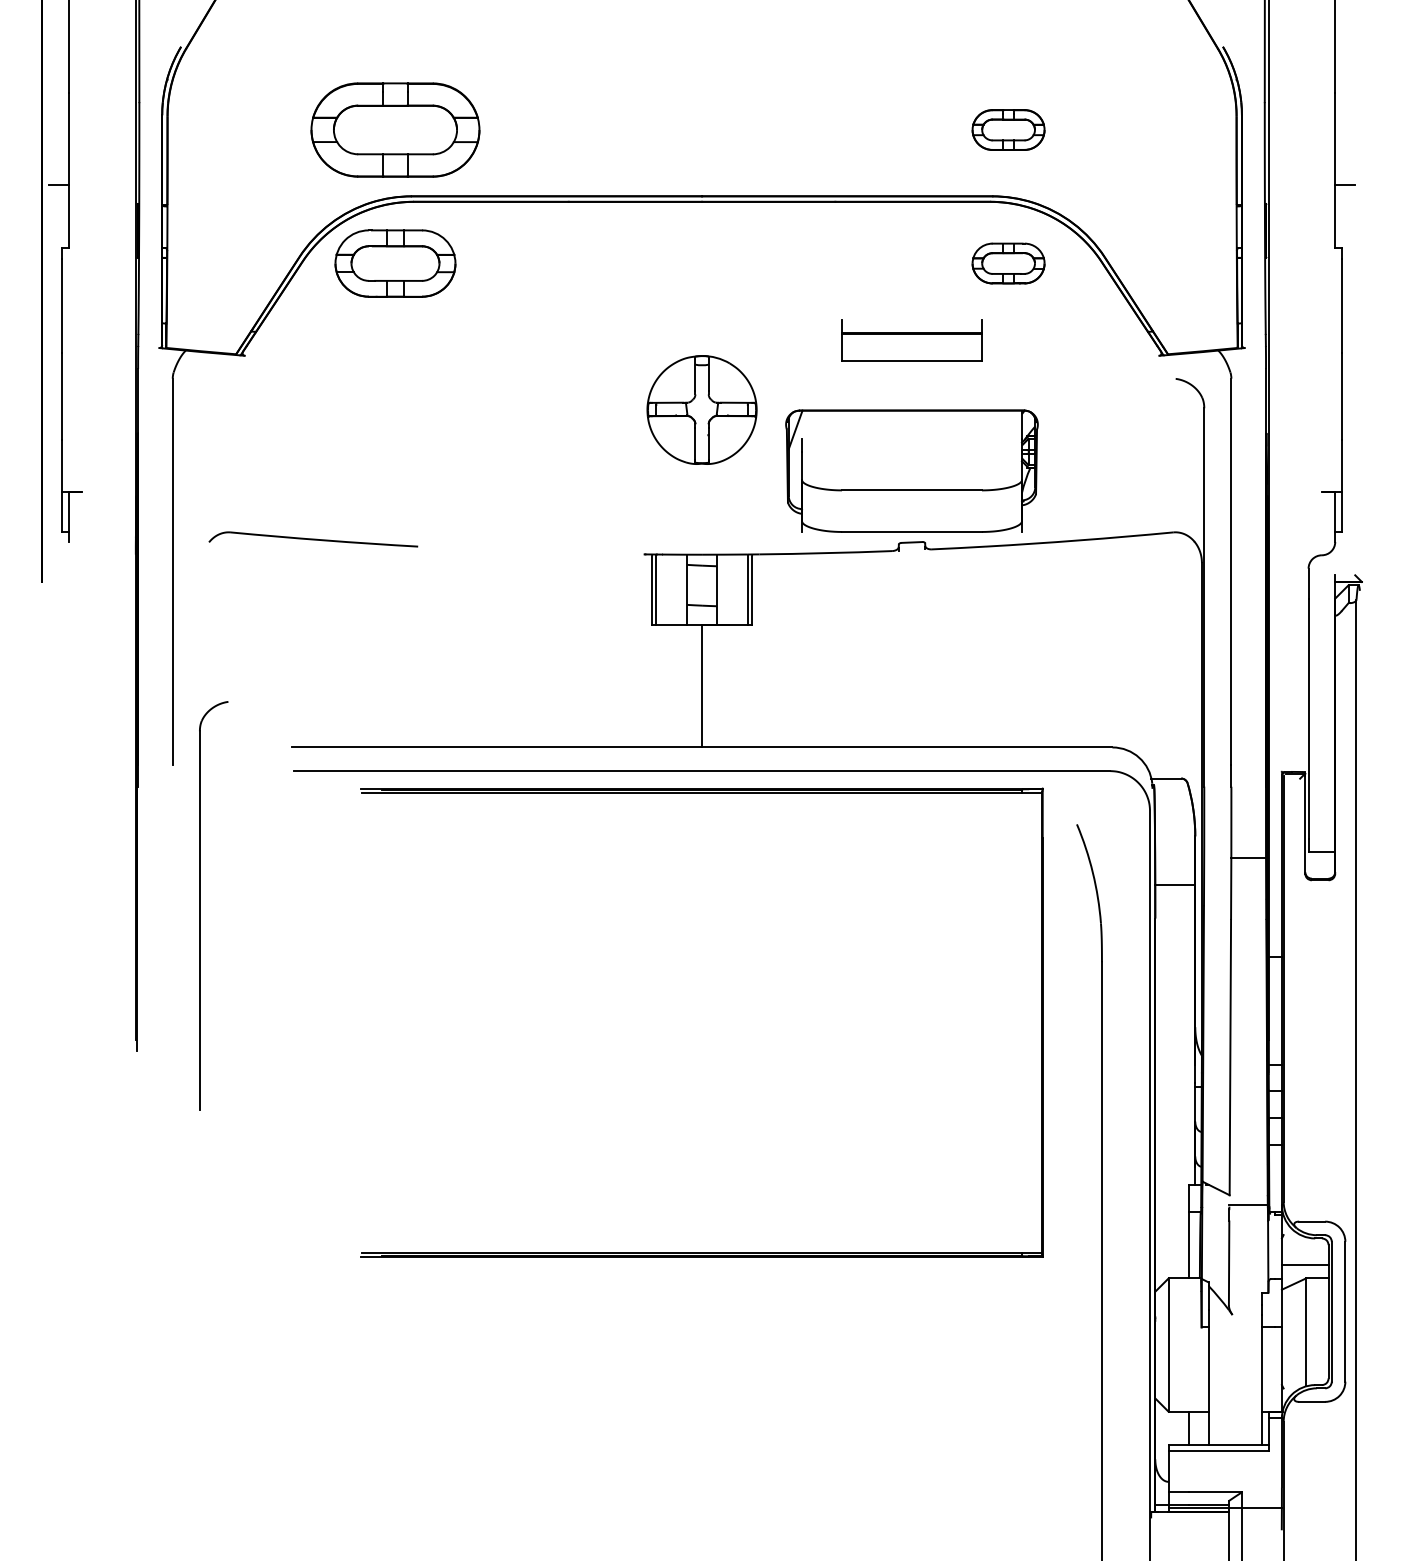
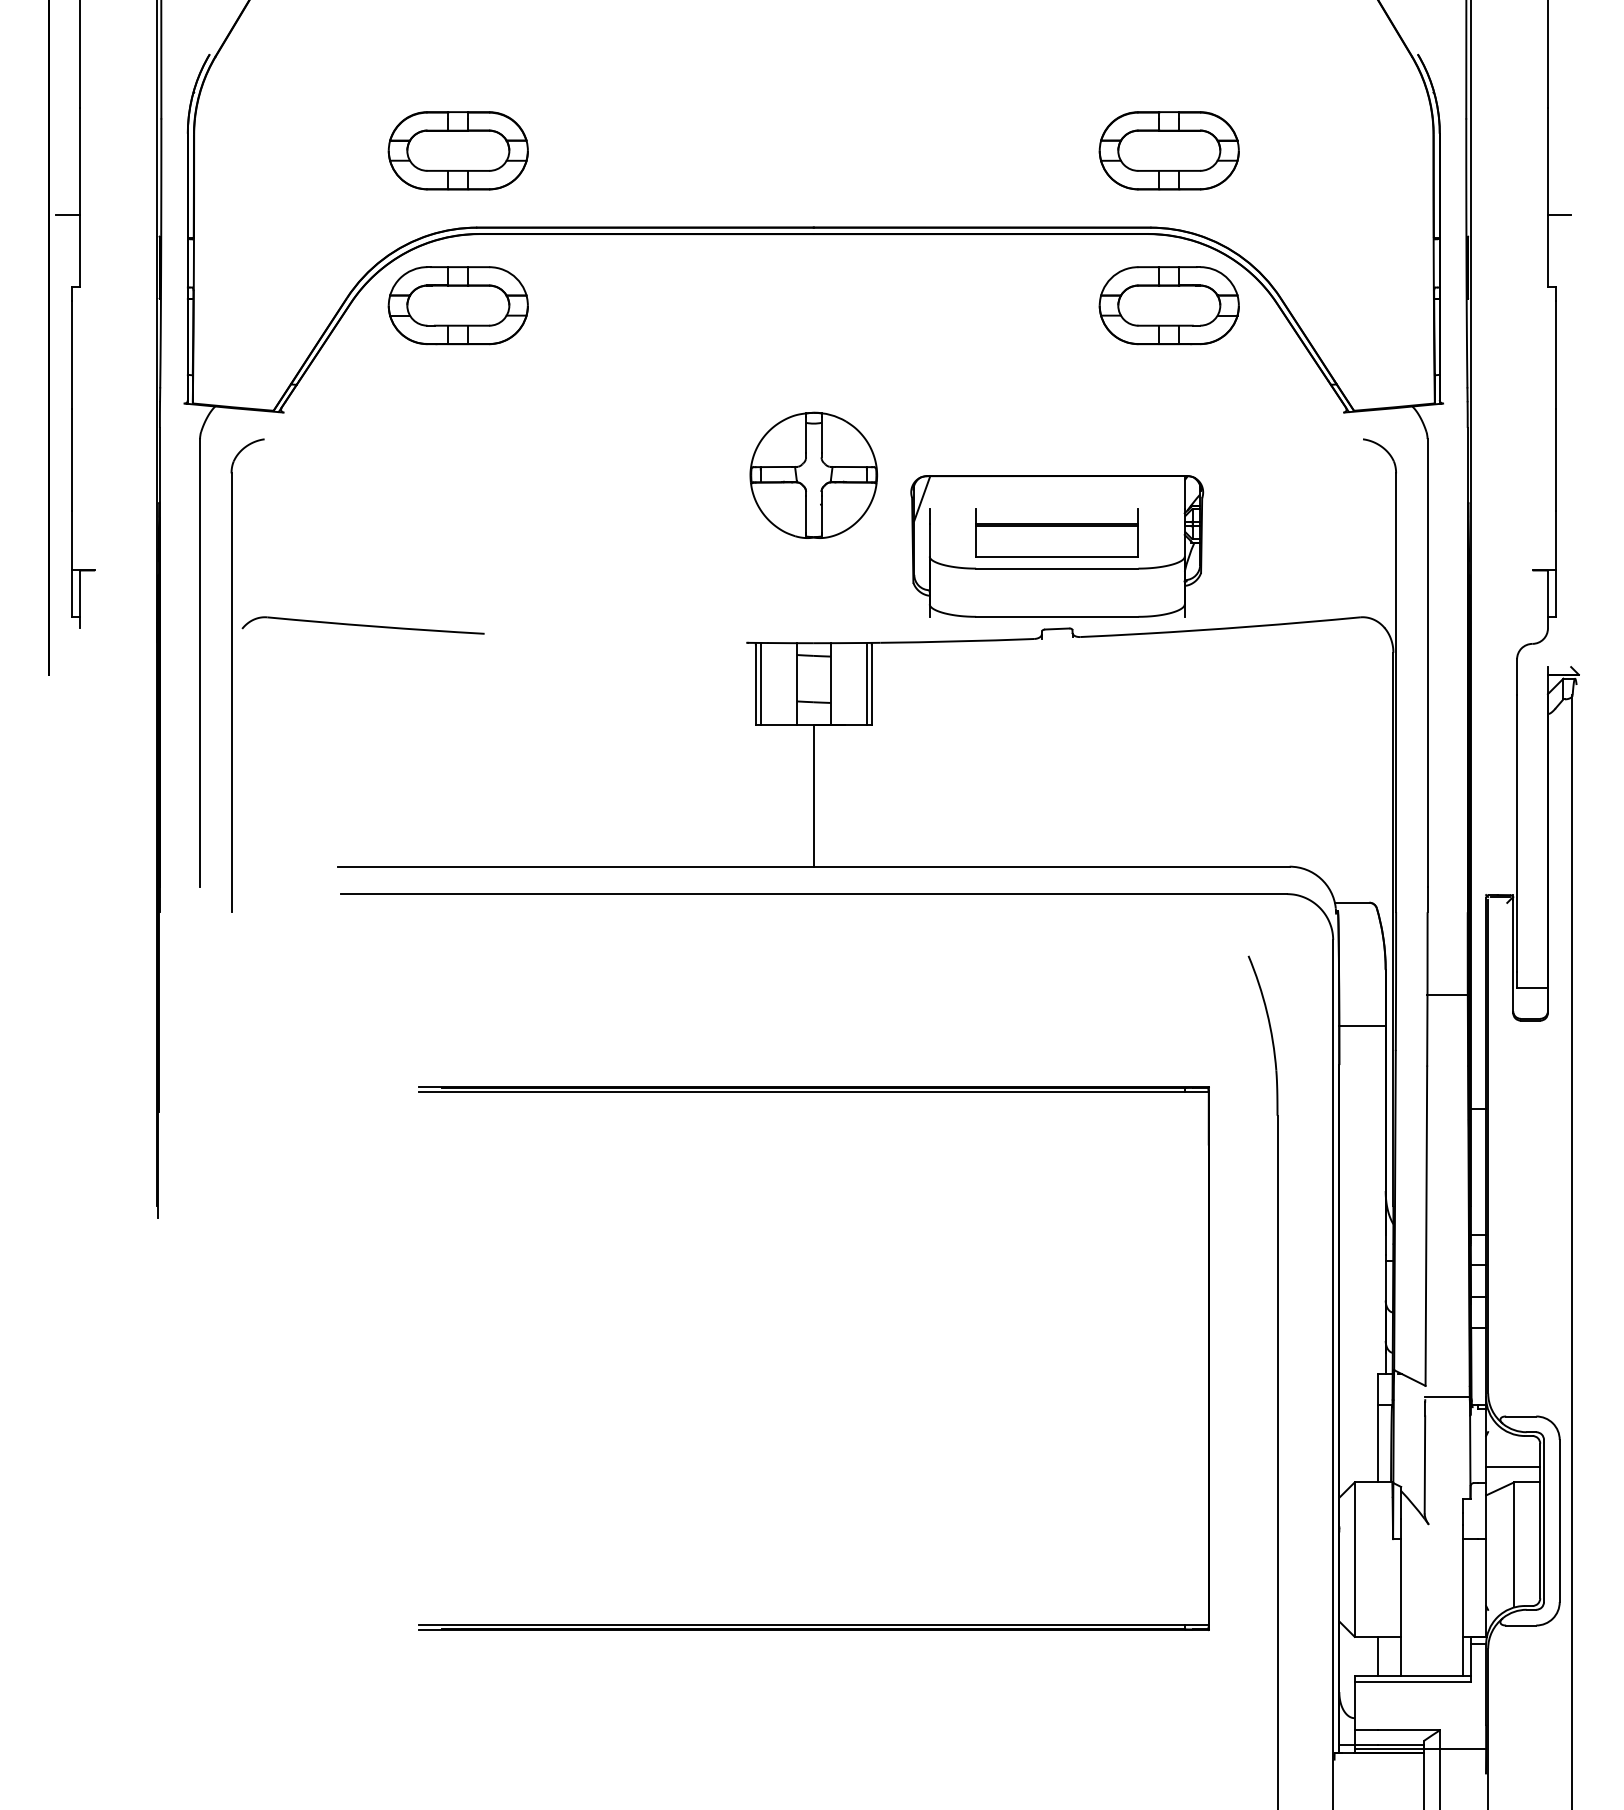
part: (395, 129) -> (458, 150), size x0.71
part: (1008, 129) -> (1169, 150), size x1.67
part: (1008, 263) -> (1169, 305), size x1.67
part: (911, 340) -> (1056, 532), moved
part: (701, 793) -> (813, 1092), moved
part: (200, 905) -> (232, 675), moved

